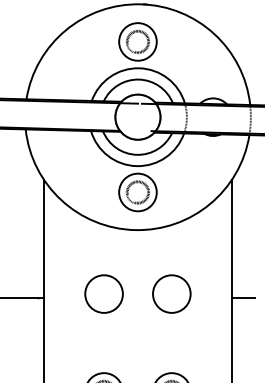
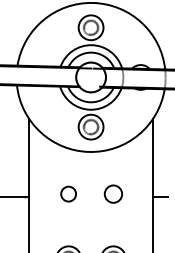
circle: (103, 293) -> (68, 193), size x0.6
circle: (171, 293) -> (113, 193), size x0.7

